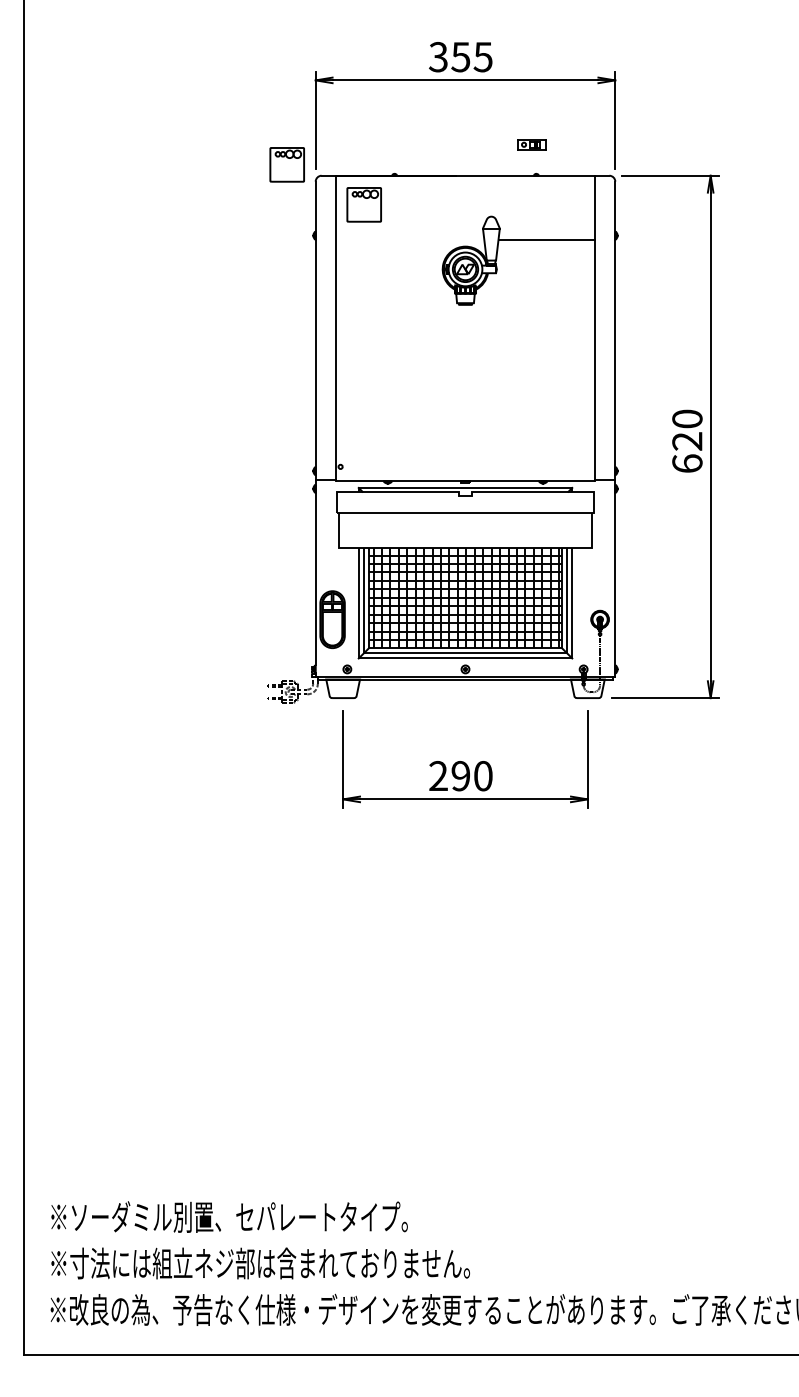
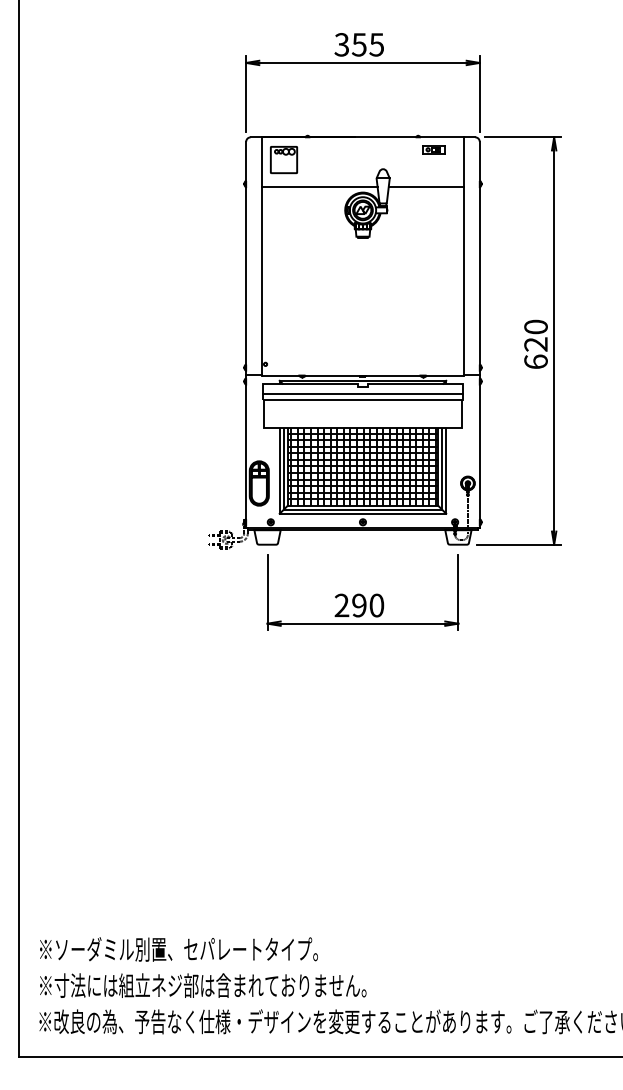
part: (531, 144) -> (433, 149), moved
part: (286, 164) -> (223, 128), removed
line: (409, 239) -> (319, 187), added
line: (465, 504) -> (362, 393), added

